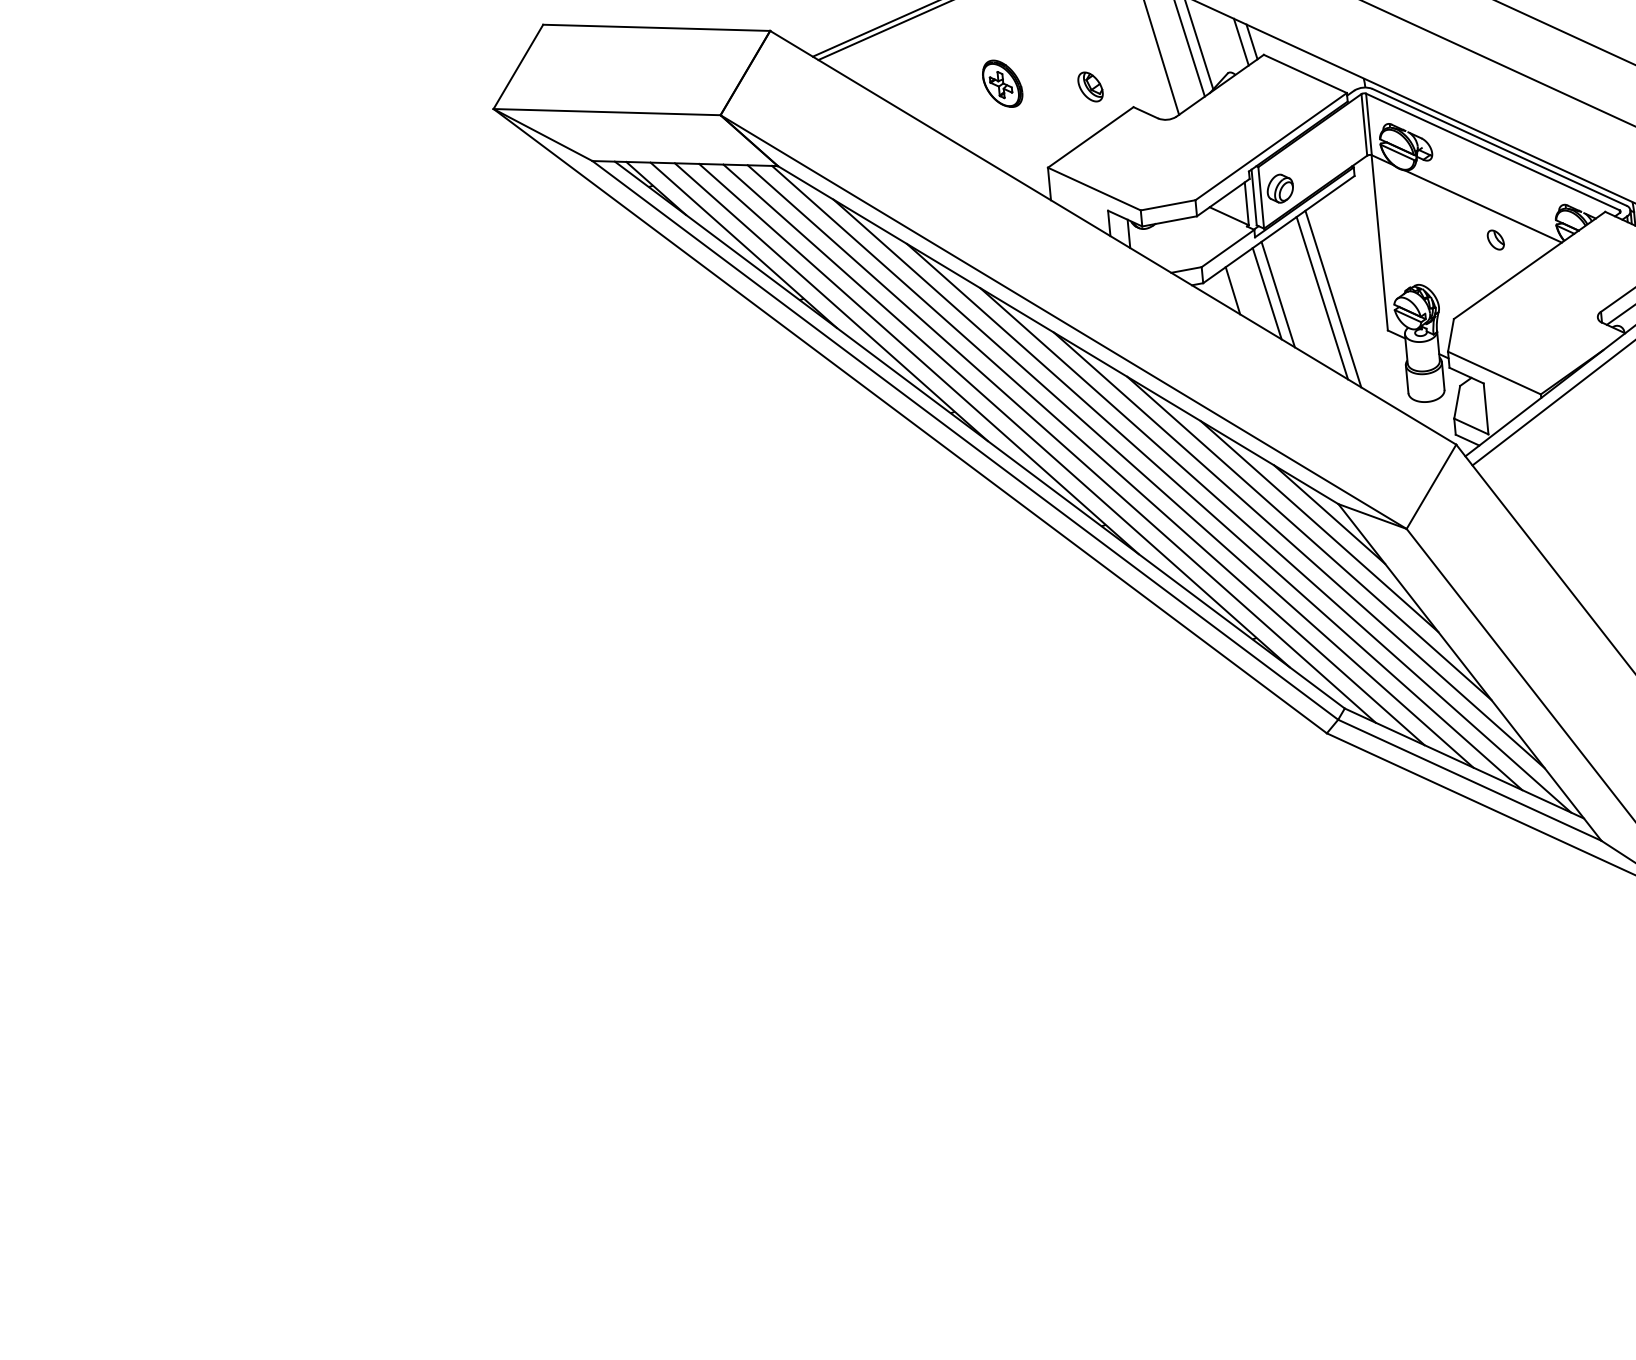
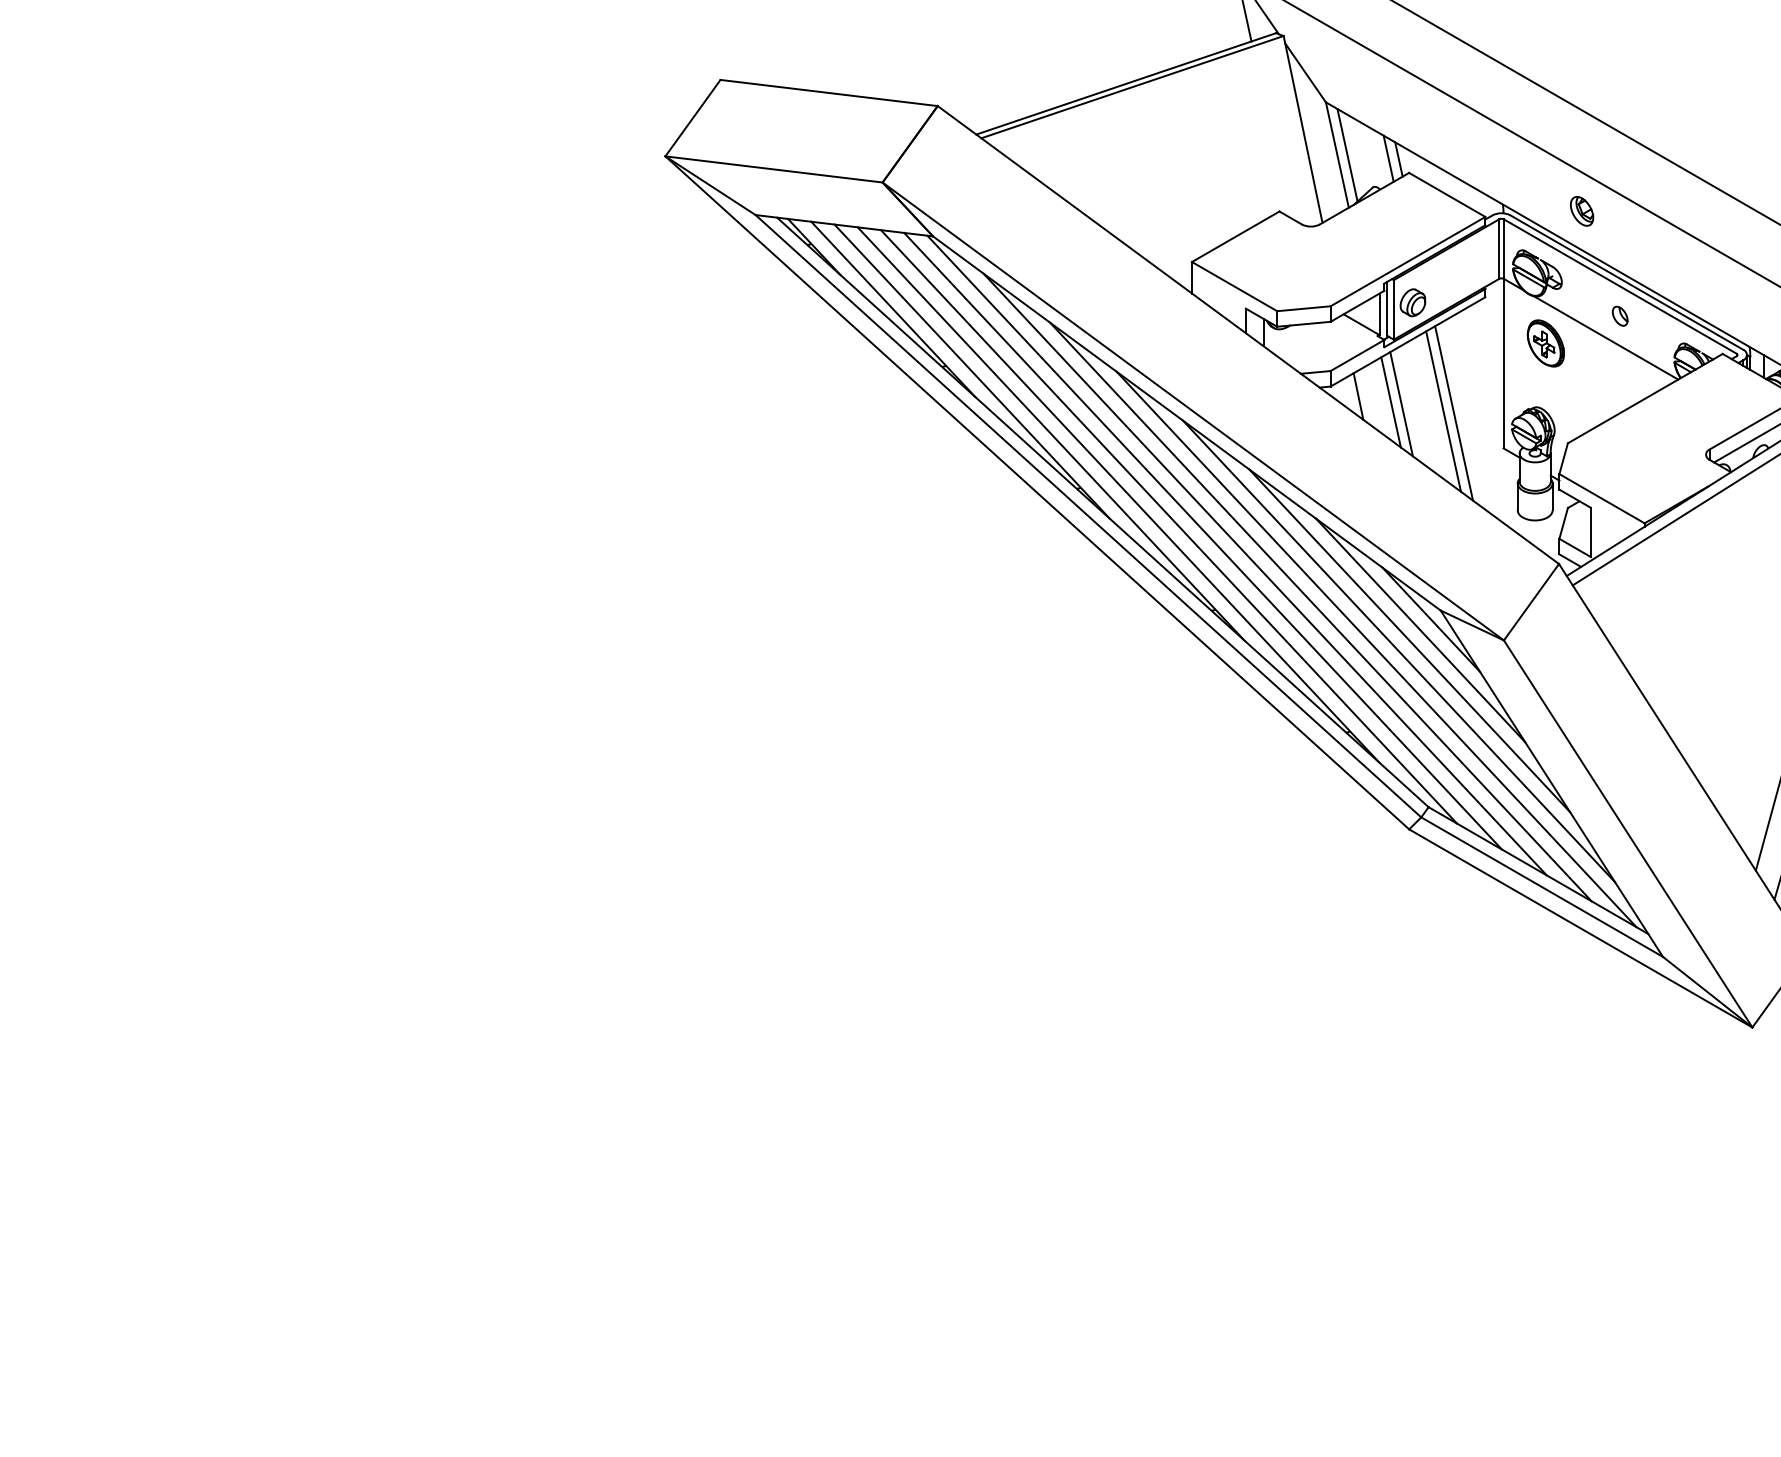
part: (1002, 83) -> (1545, 343), moved
part: (1091, 87) -> (1582, 211), moved
part: (1495, 239) -> (1619, 315), moved

